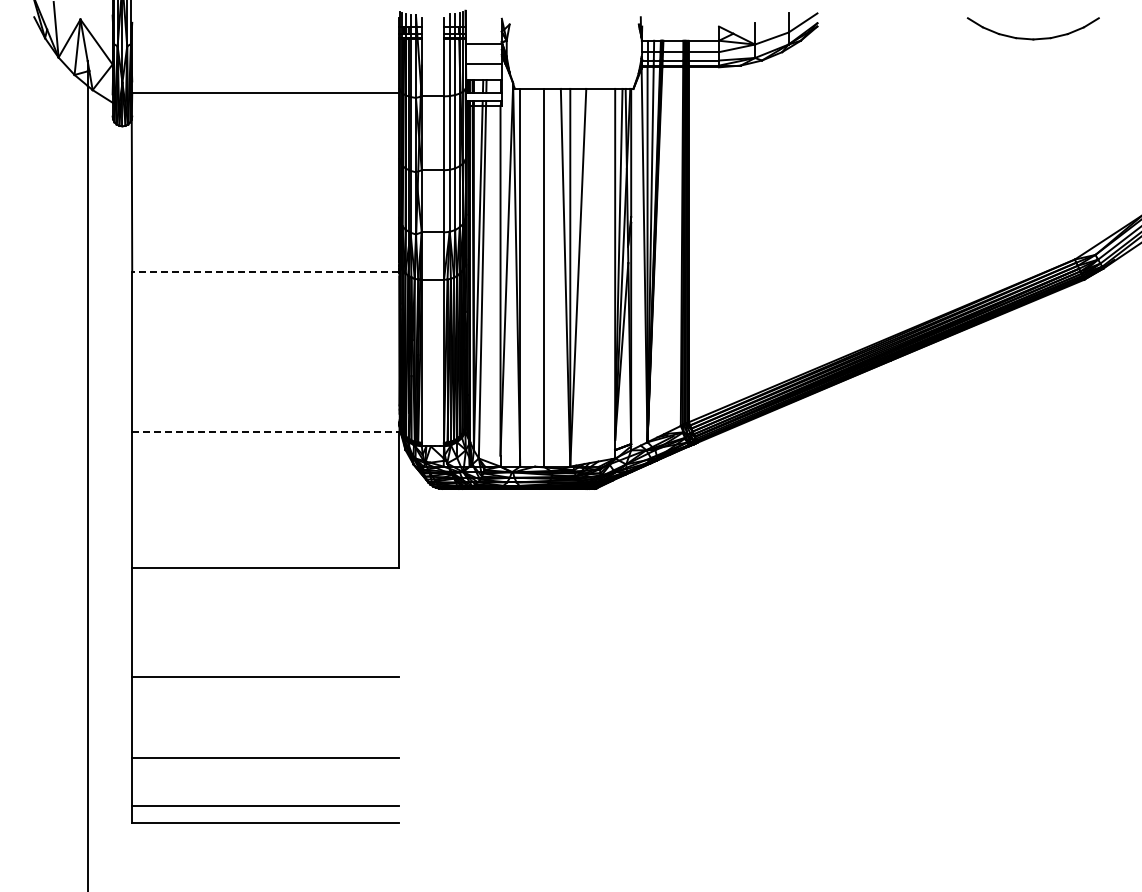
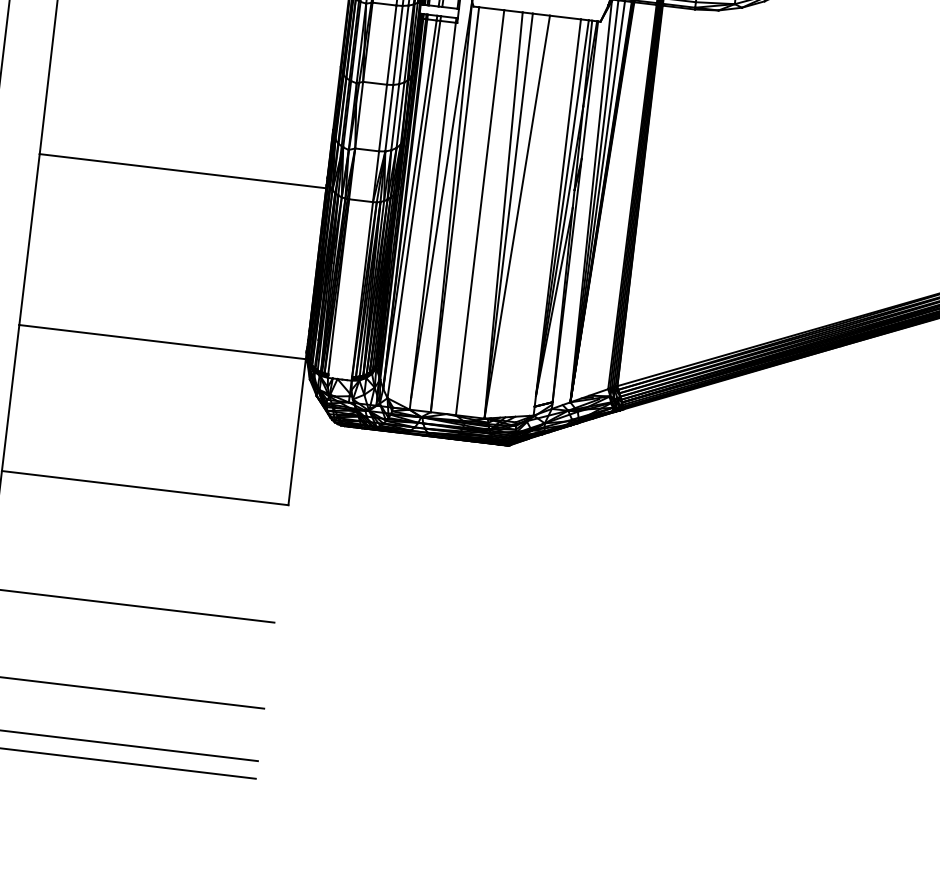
line: (265, 272) -> (182, 171), dashed -> solid
line: (265, 431) -> (162, 341), dashed -> solid

